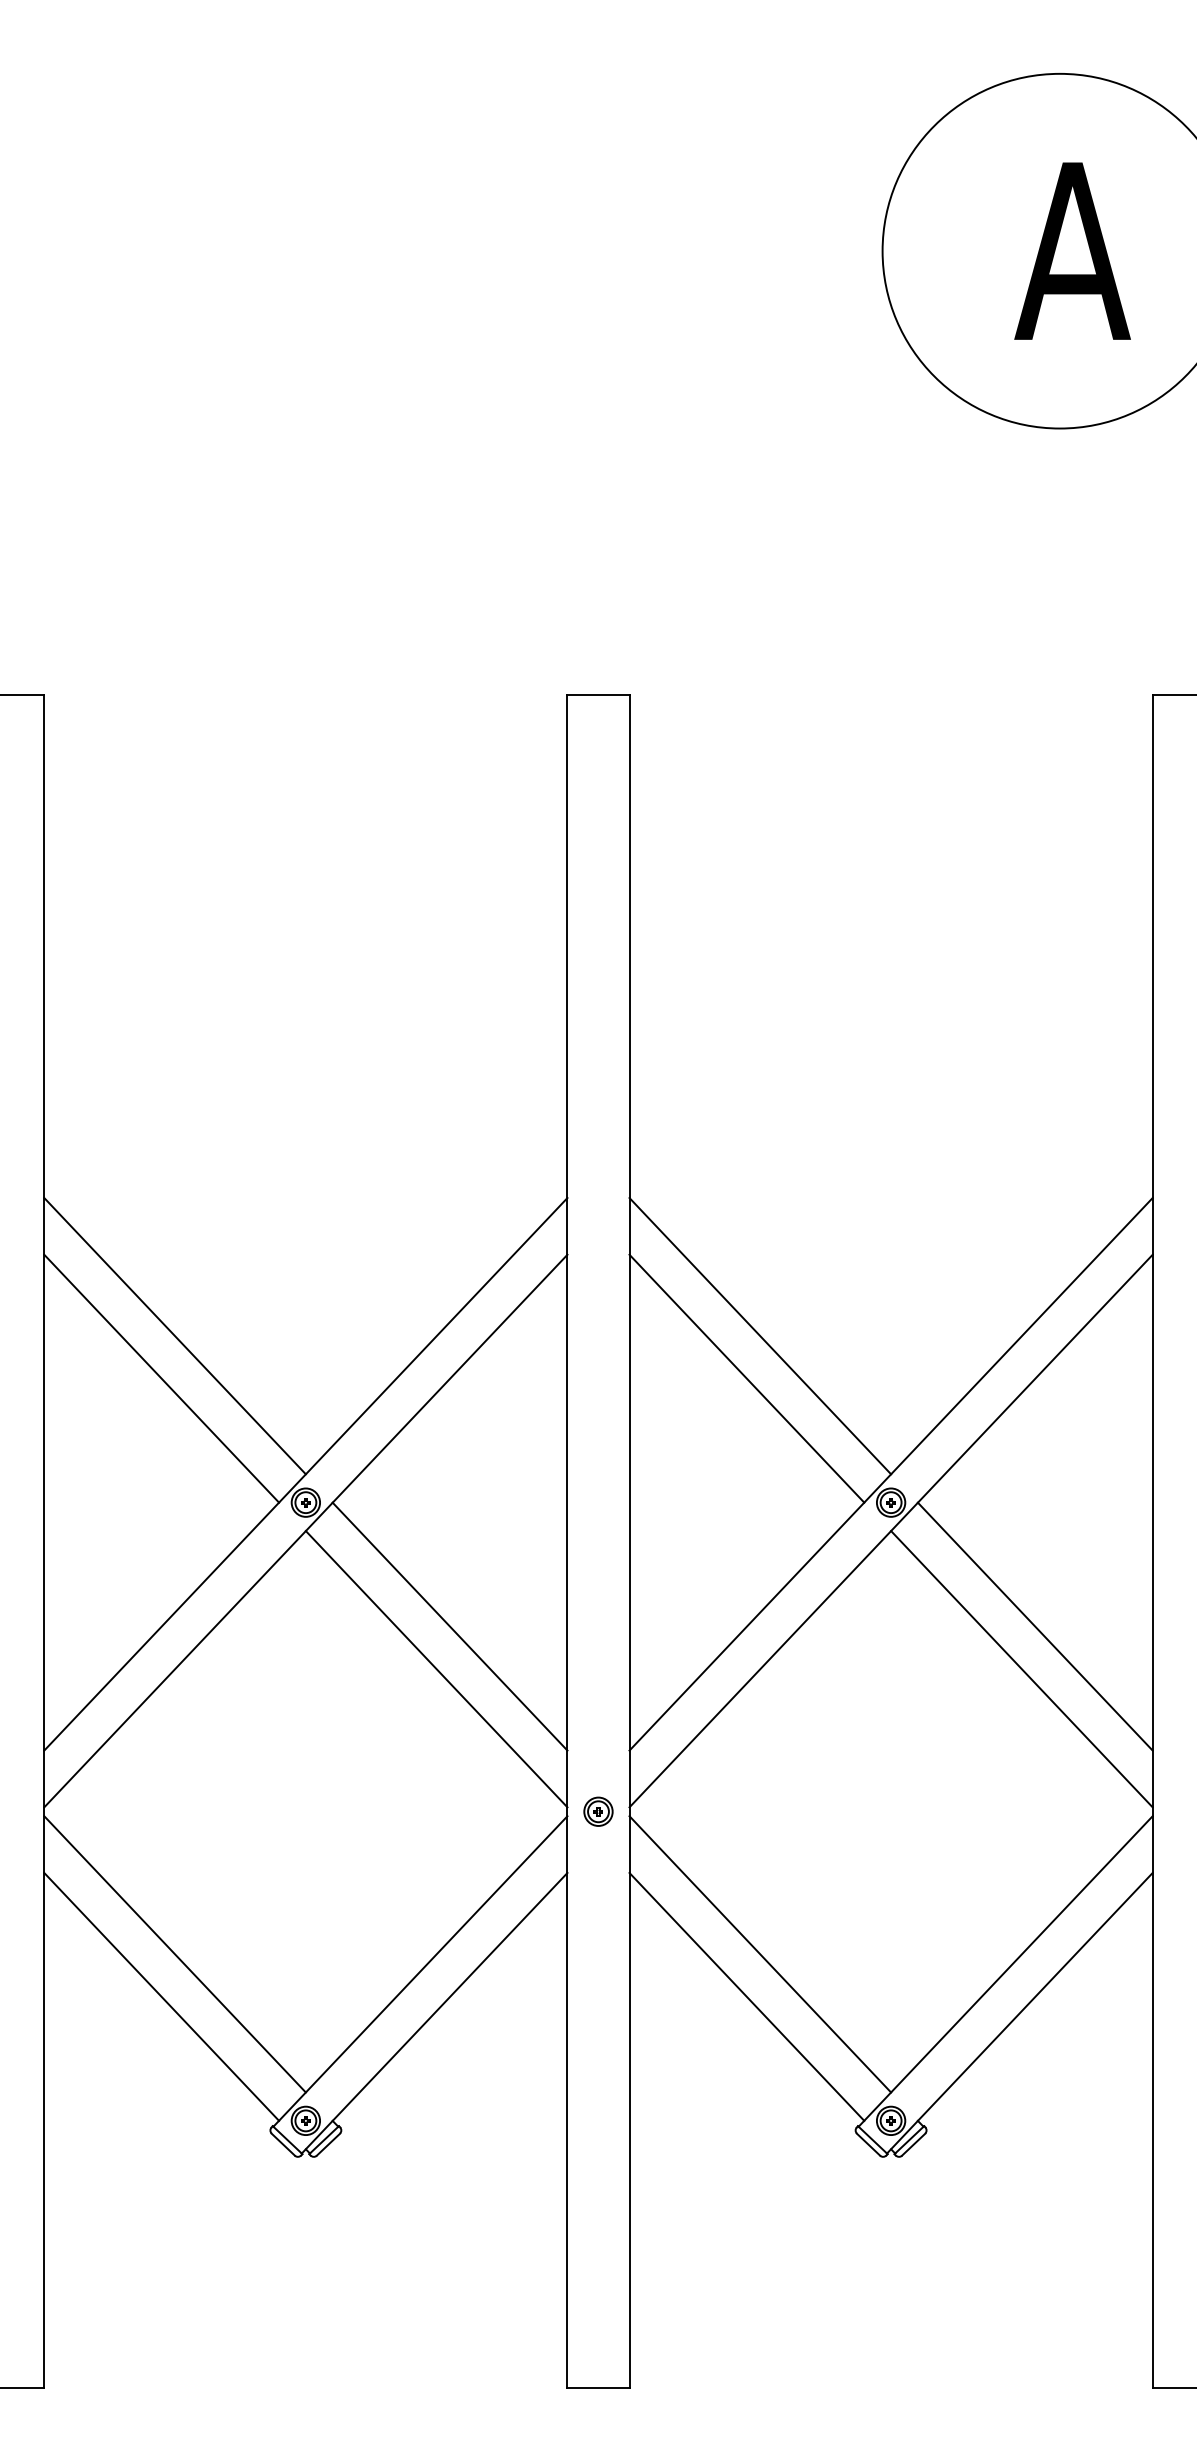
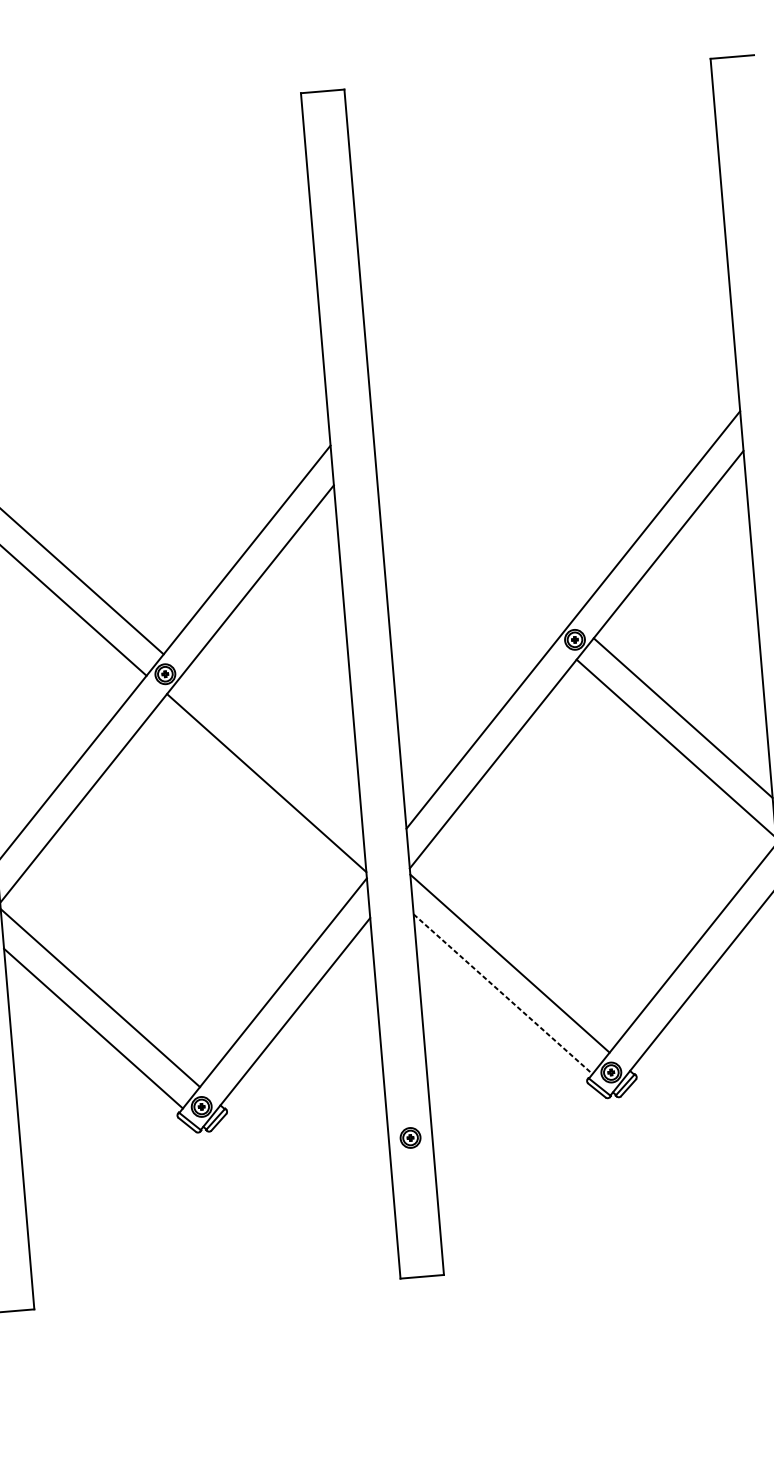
line: (760, 1336) -> (473, 531), removed
line: (746, 1378) -> (466, 561), removed
line: (449, 1626) -> (273, 752), removed
part: (598, 1811) -> (410, 1137), moved
line: (746, 1996) -> (502, 993), solid -> dashed

